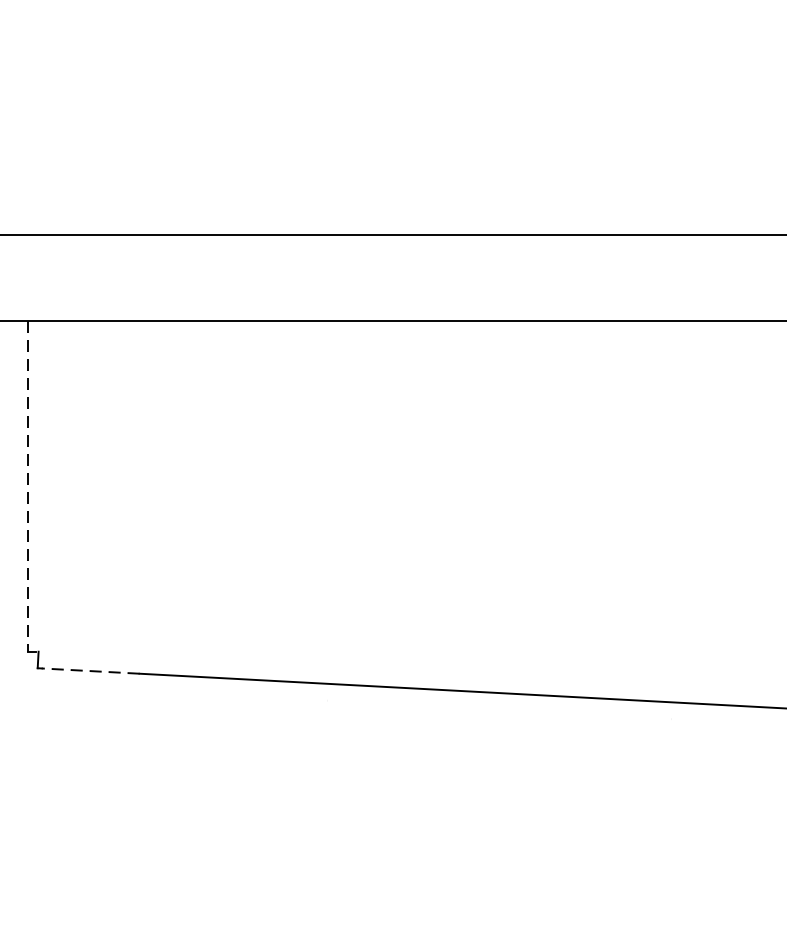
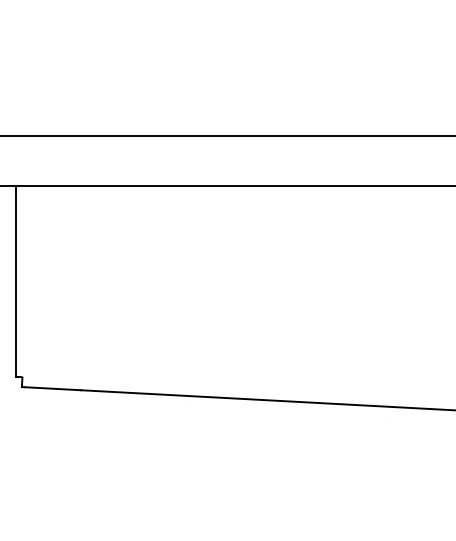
line: (28, 485) -> (16, 281), dashed -> solid
line: (90, 670) -> (52, 388), dashed -> solid

